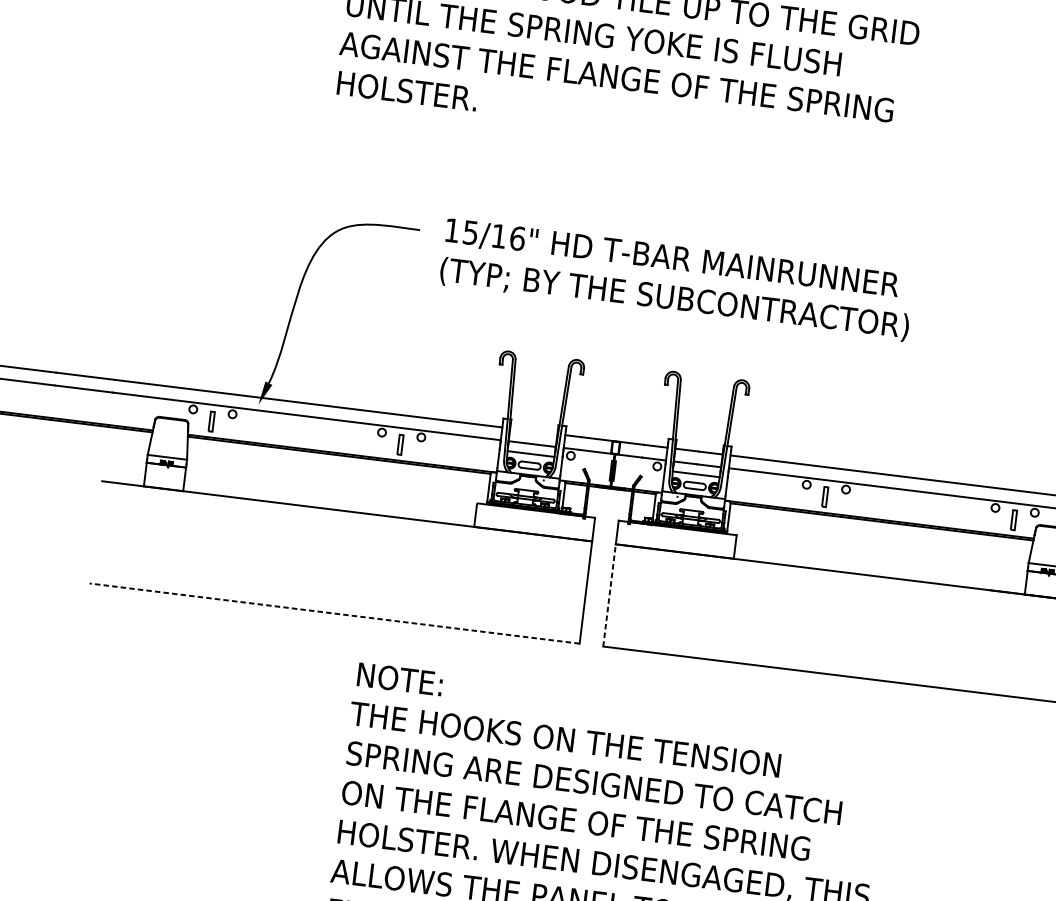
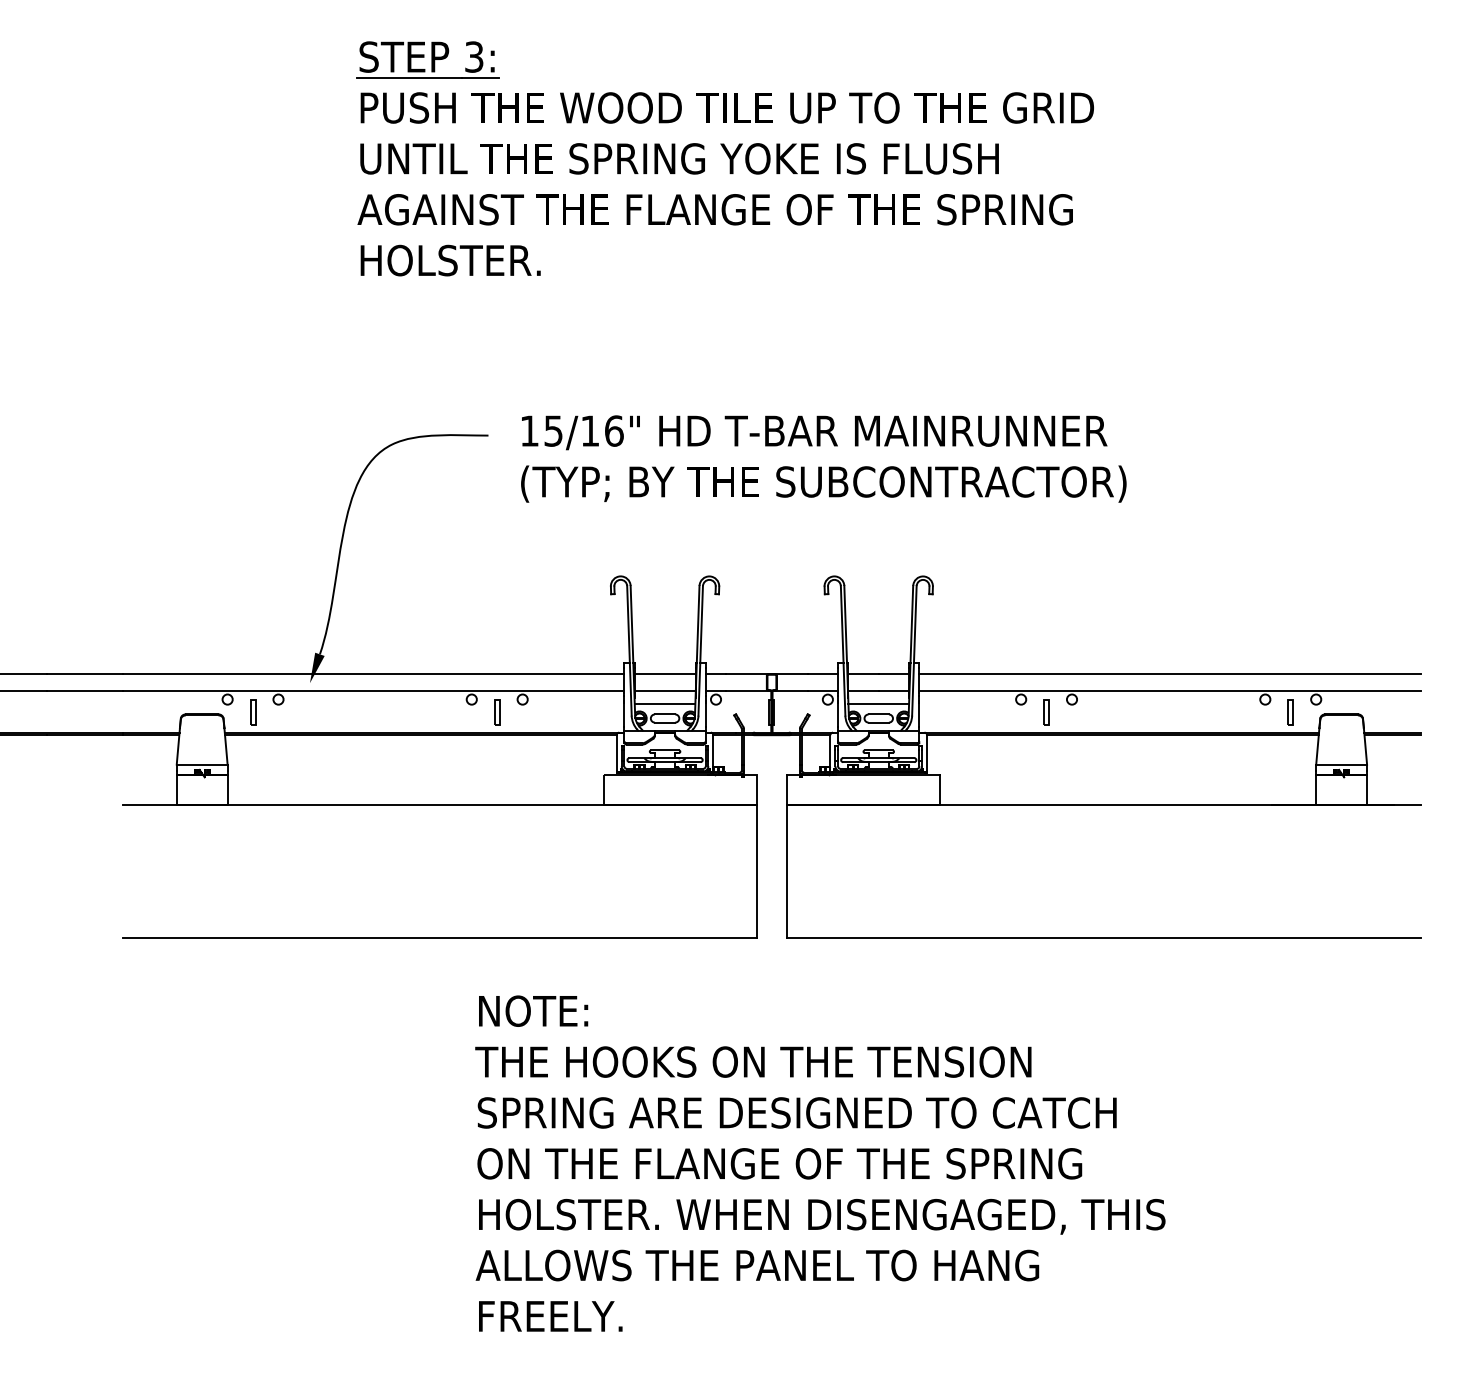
line: (533, 431) -> (664, 674), added
line: (609, 594) -> (787, 870), dashed -> solid
line: (334, 613) -> (439, 937), dashed -> solid

